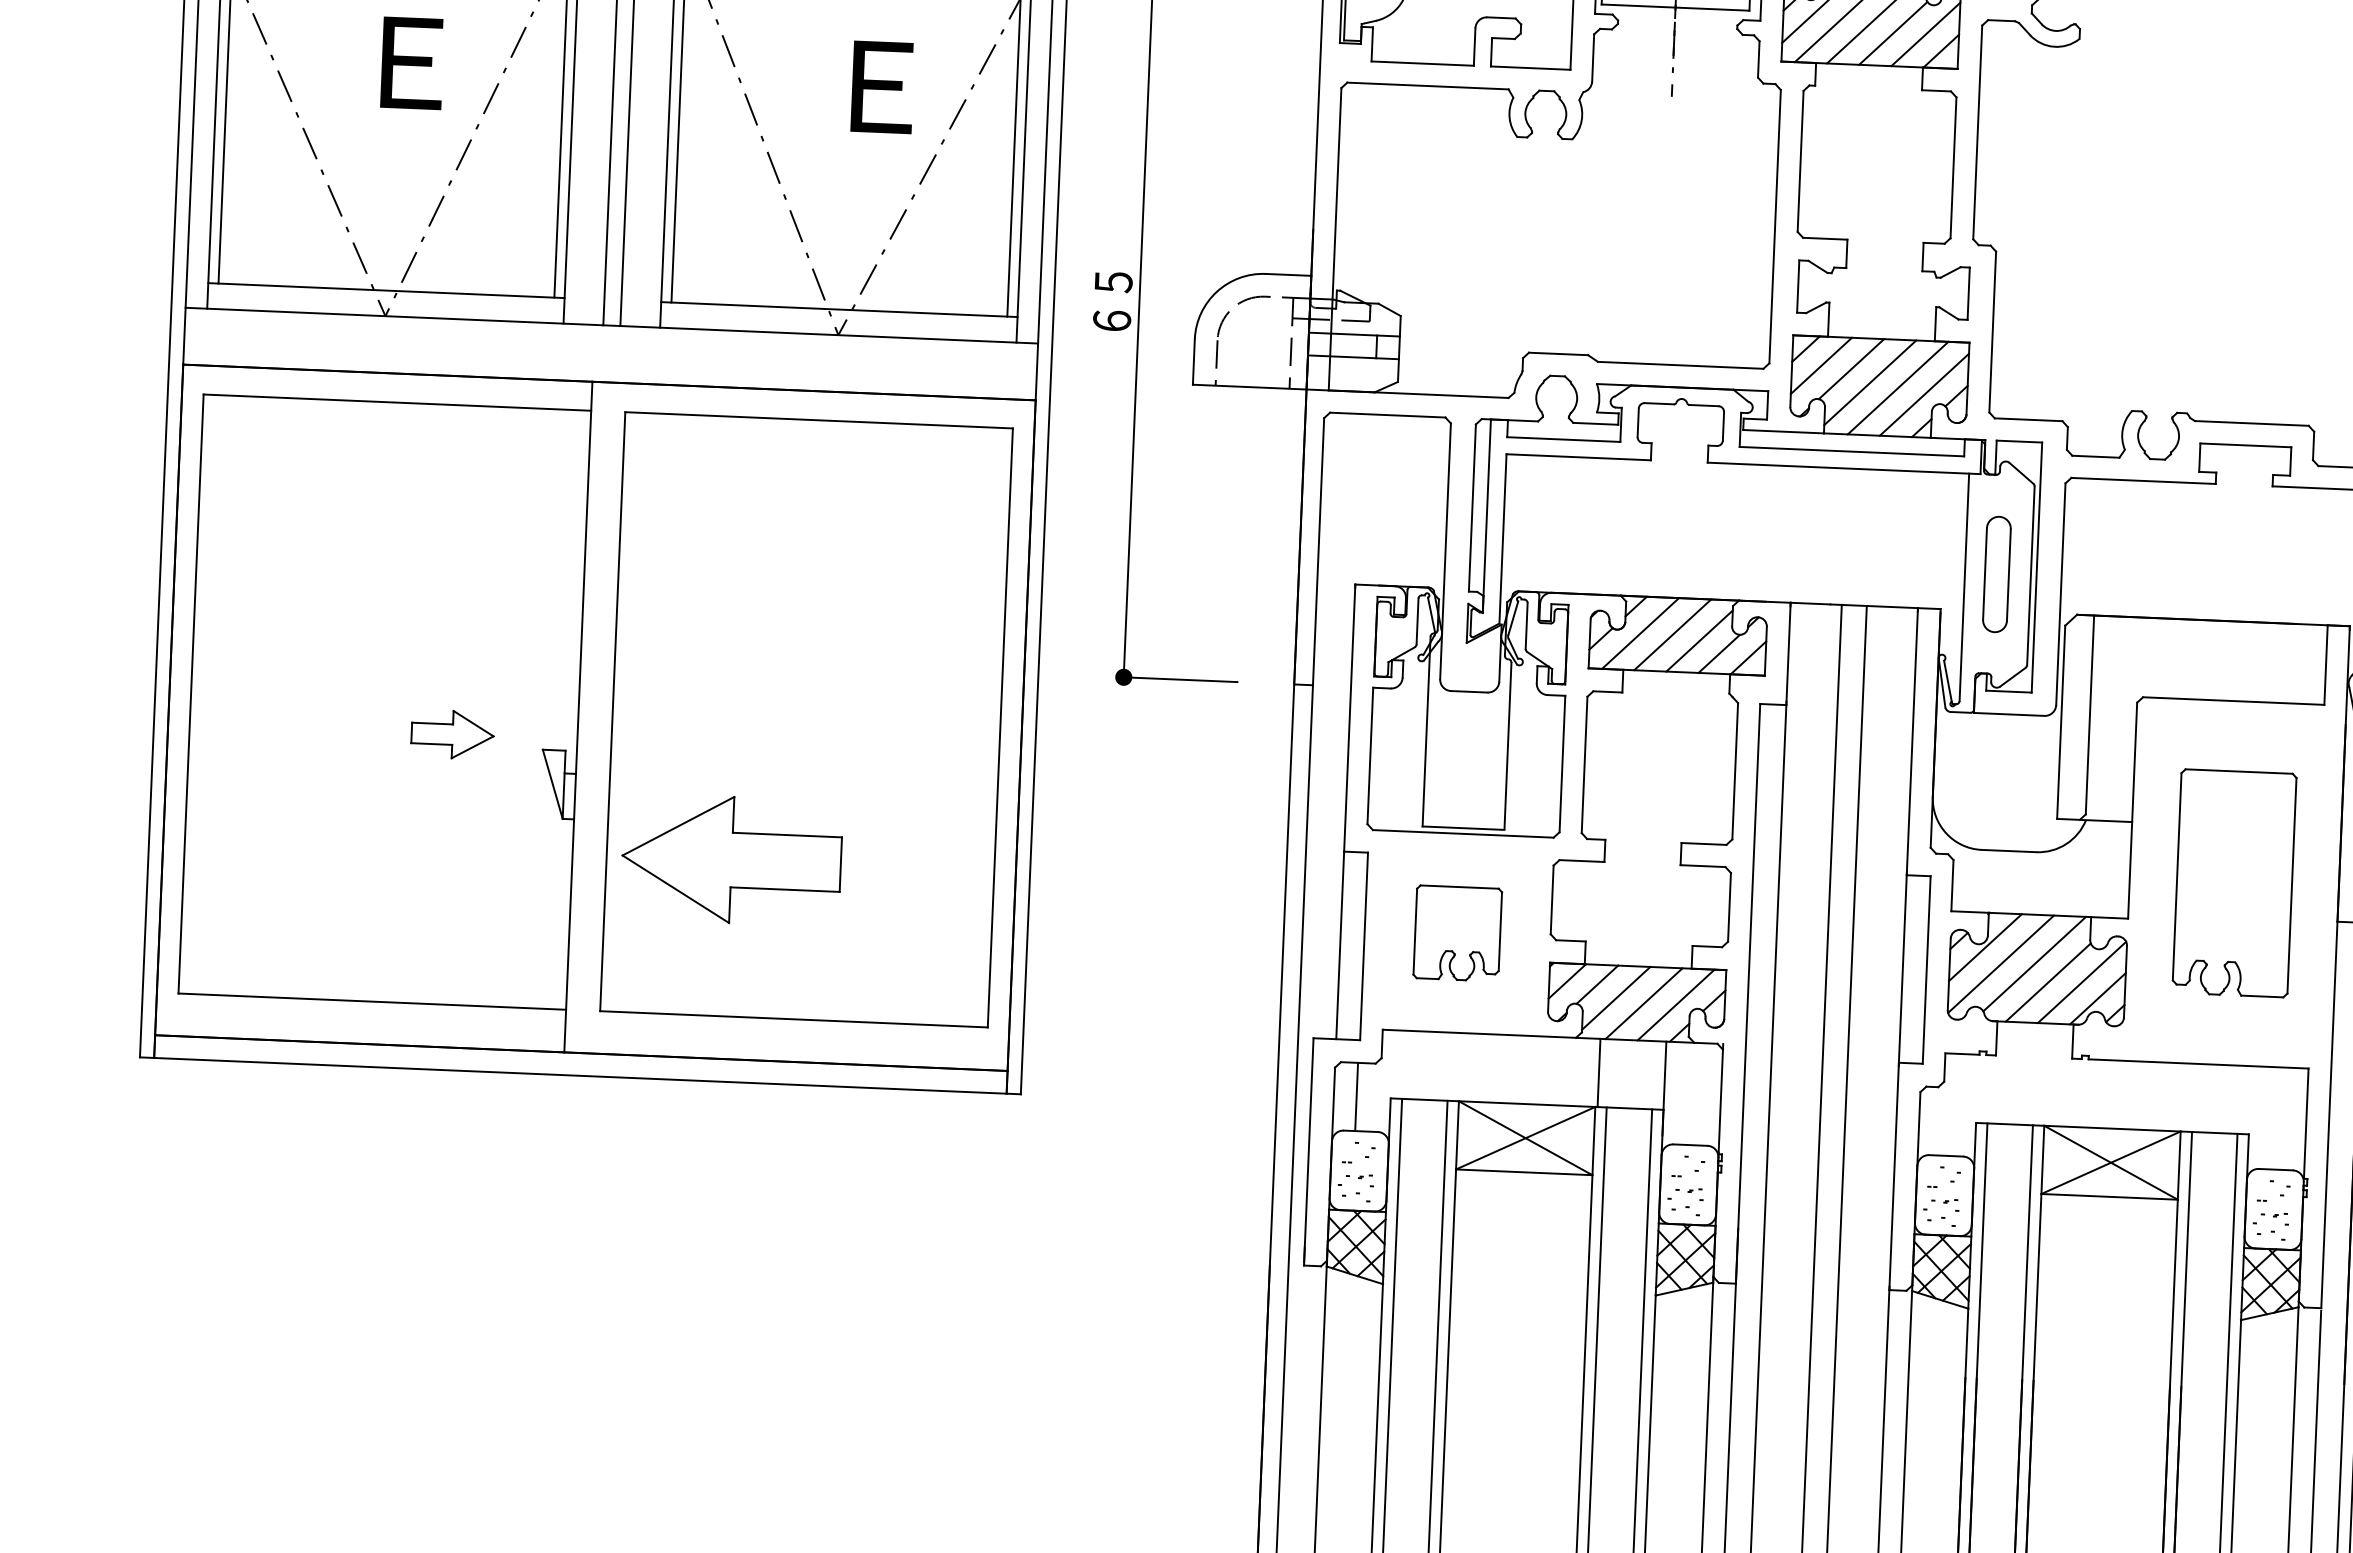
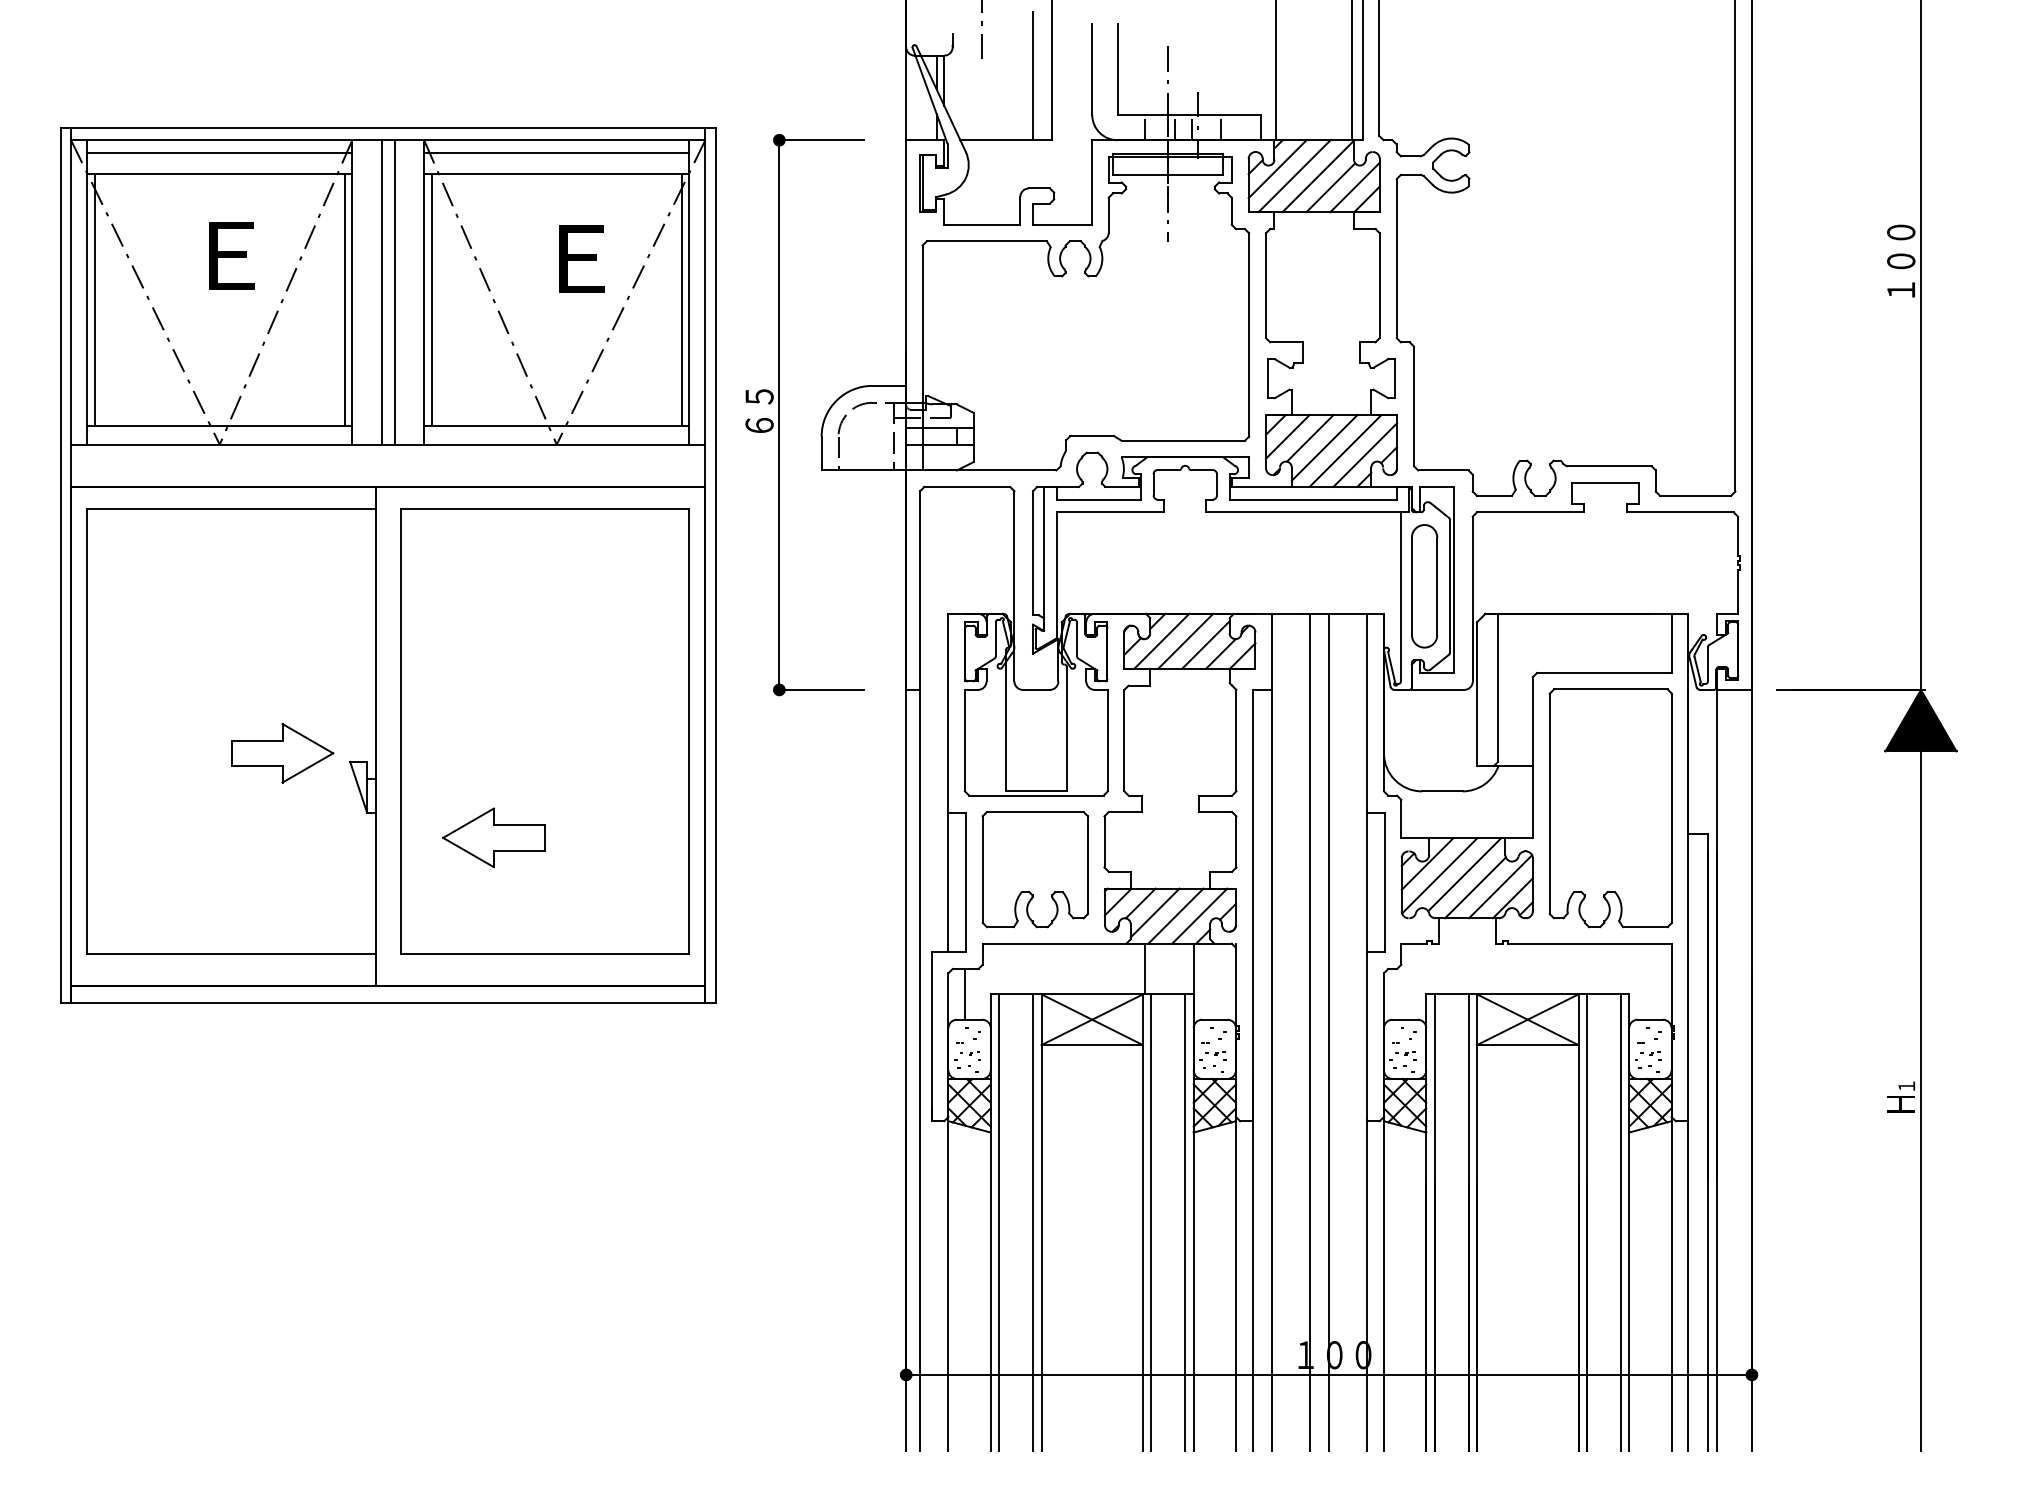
part: (1996, 574) -> (1424, 586), size x1.43
part: (452, 734) -> (282, 753), size x1.67
part: (731, 859) -> (493, 837), size x0.62
part: (2234, 883) -> (1610, 808), size x1.43
part: (1457, 933) -> (1035, 869), size x1.67

